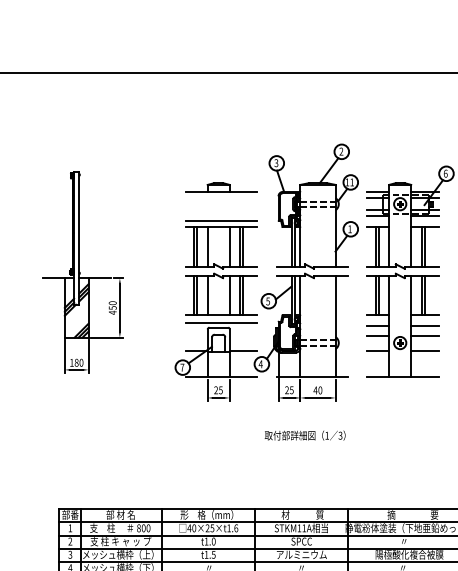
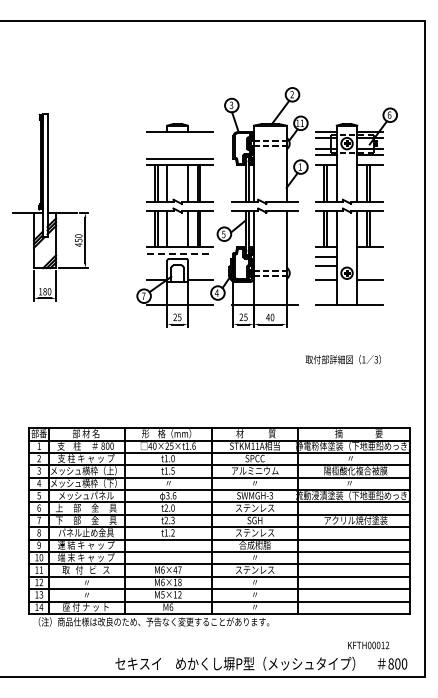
line: (221, 322) -> (180, 254), solid -> dashed
line: (424, 326) -> (369, 257), removed
line: (424, 335) -> (369, 266), removed
text: (304, 435) -> (342, 359), moved

